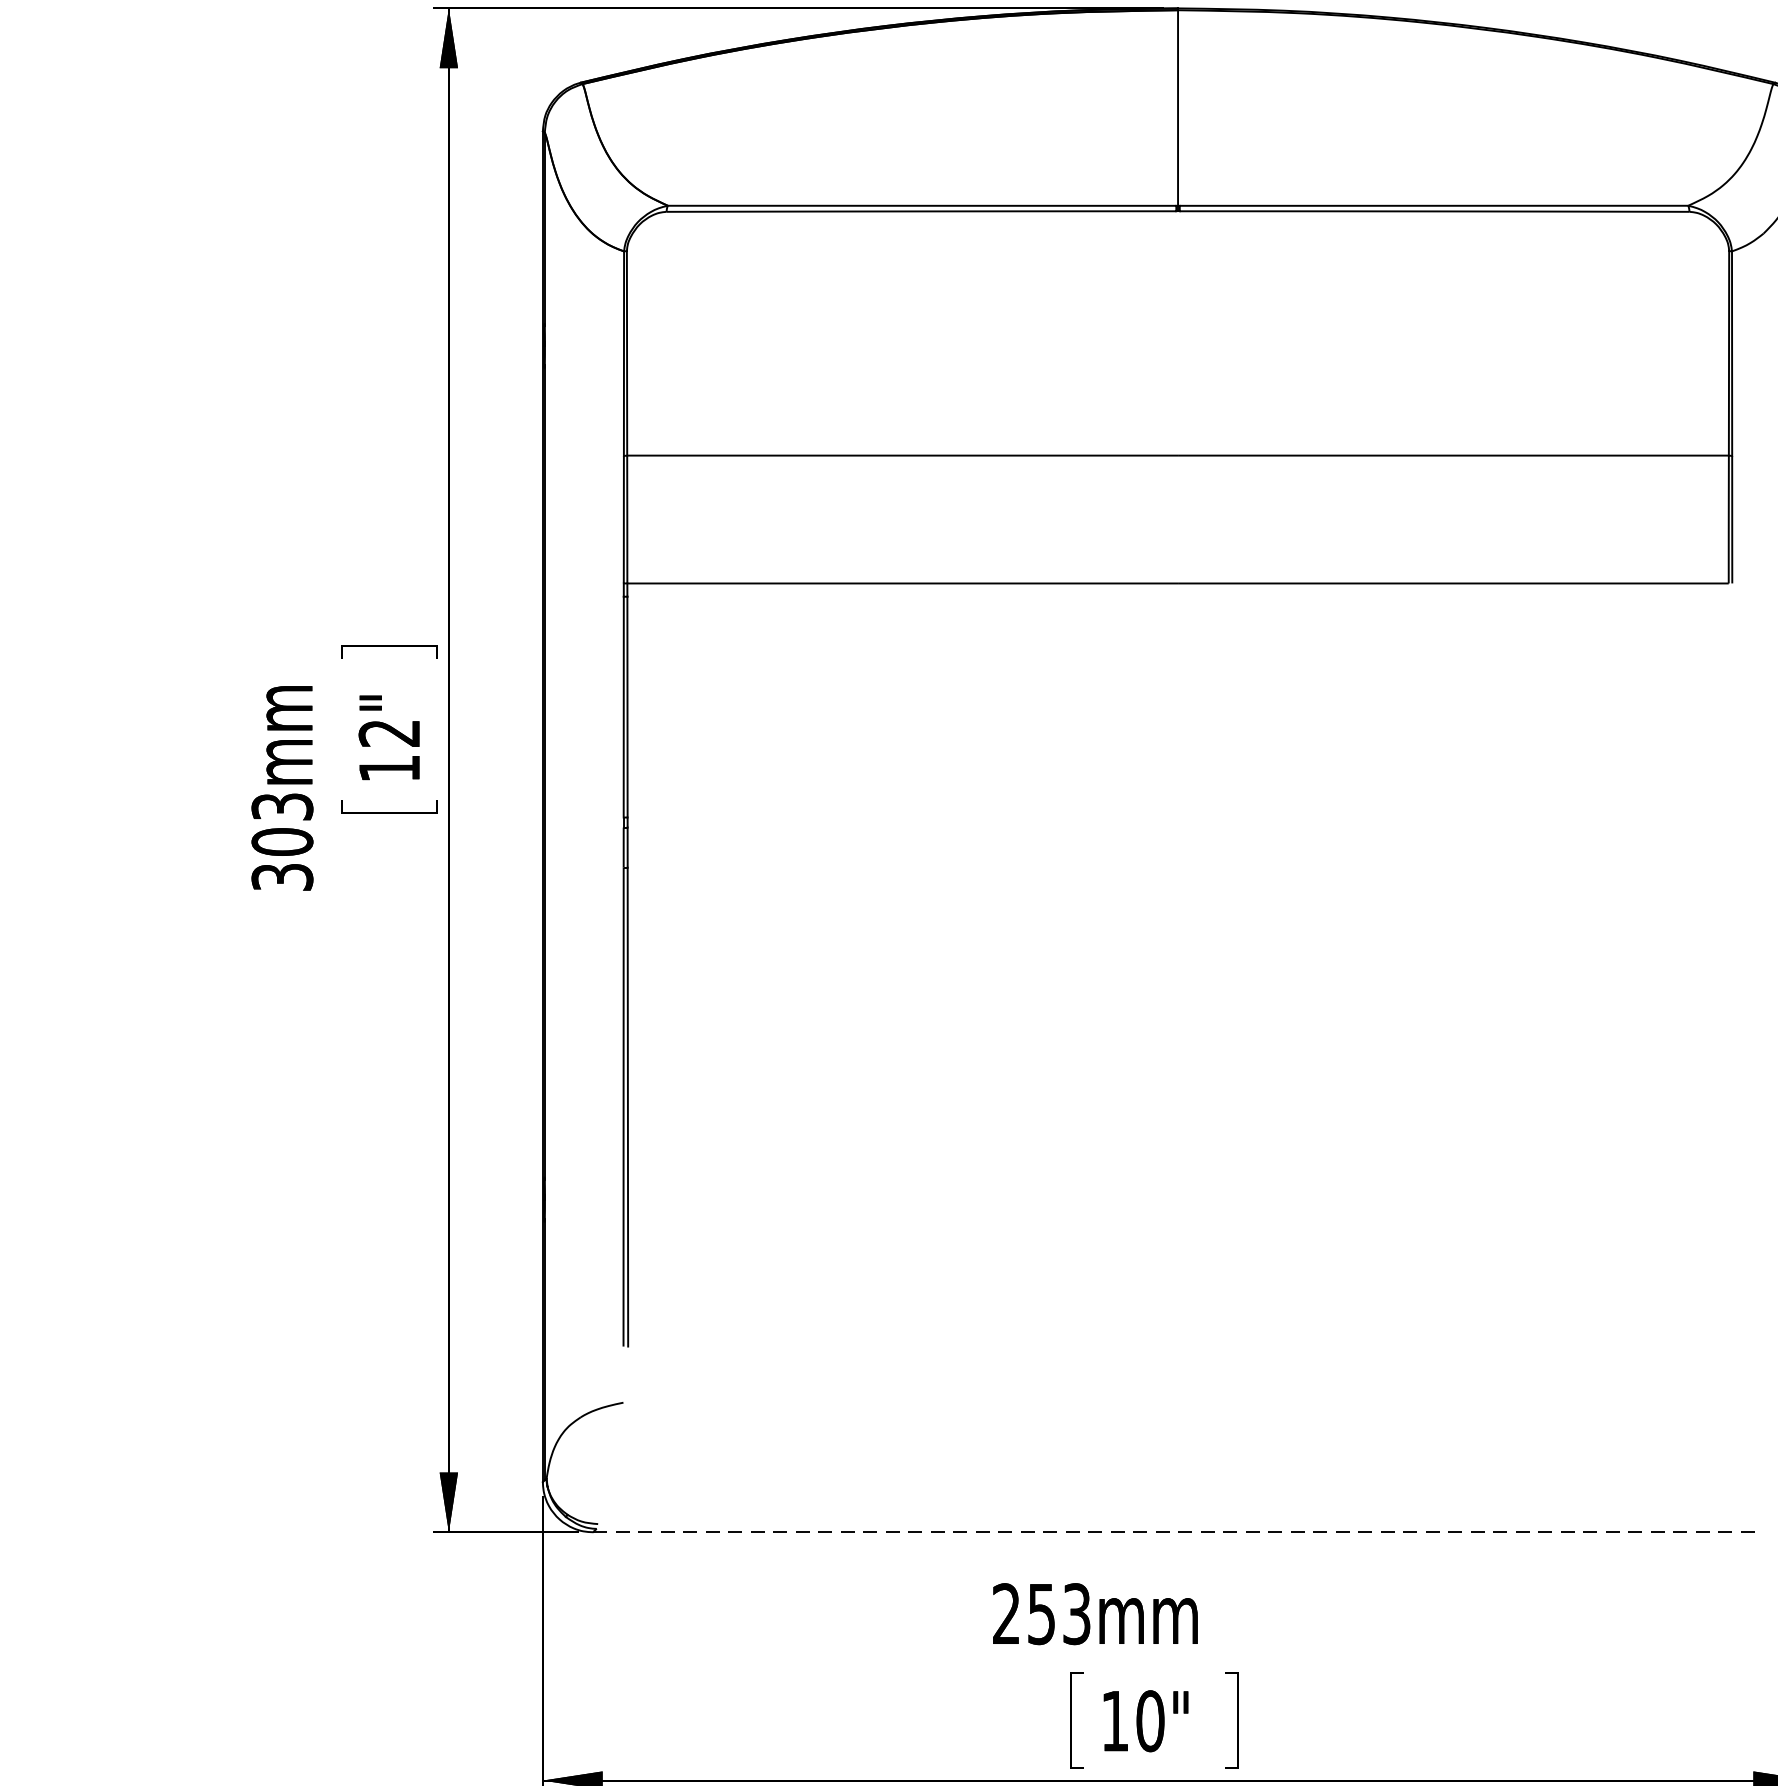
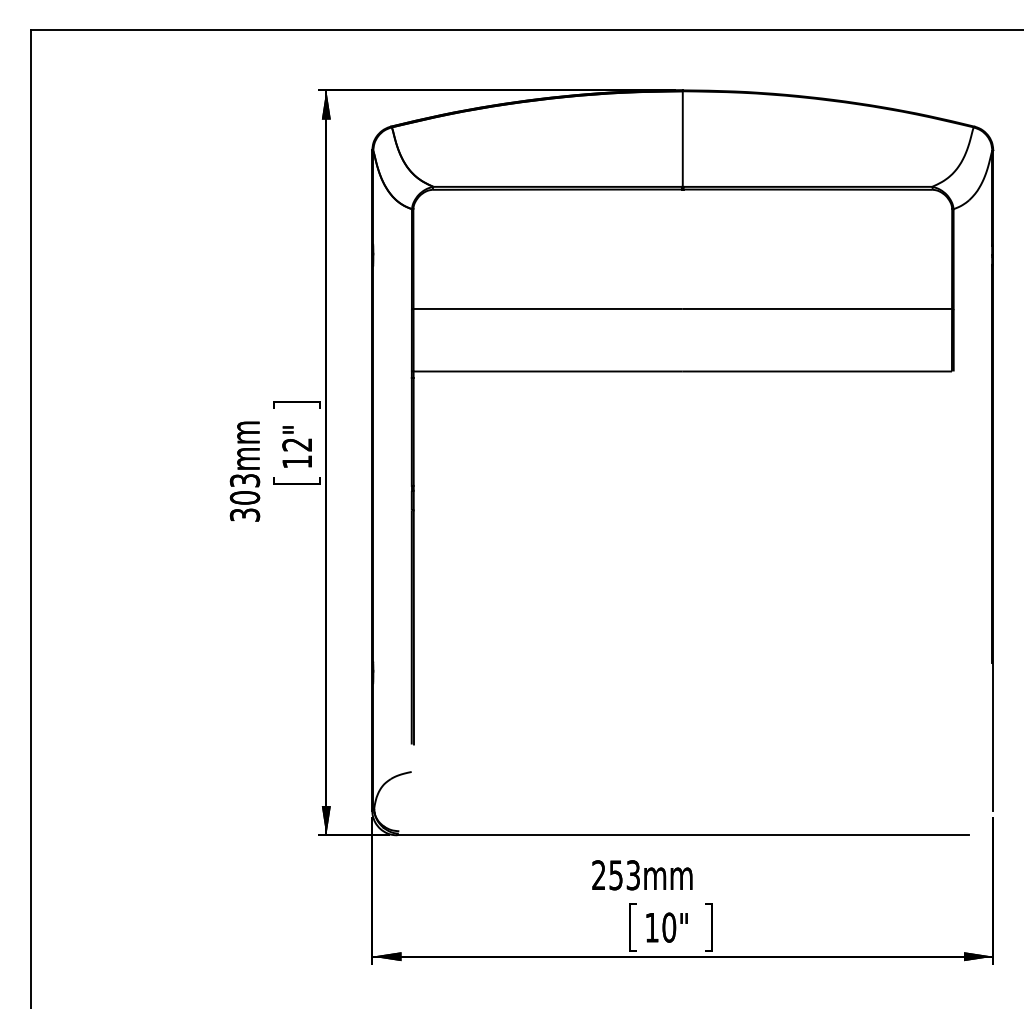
line: (1177, 1532) -> (682, 835), dashed -> solid

